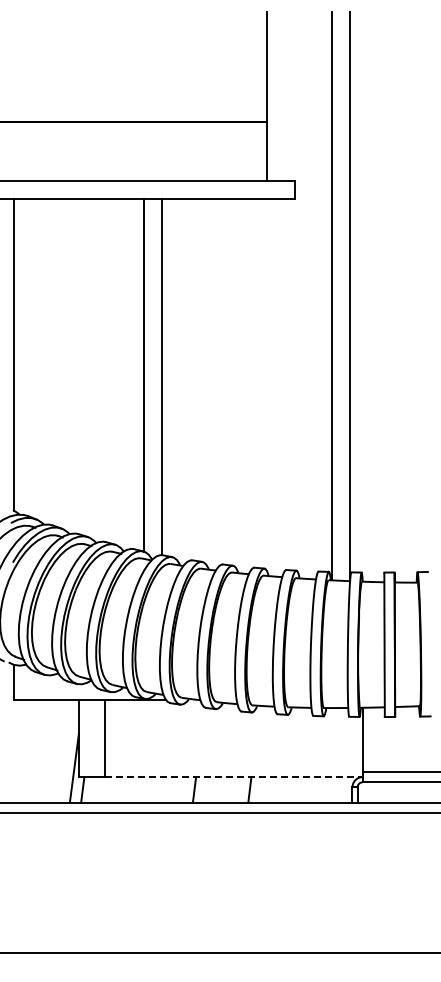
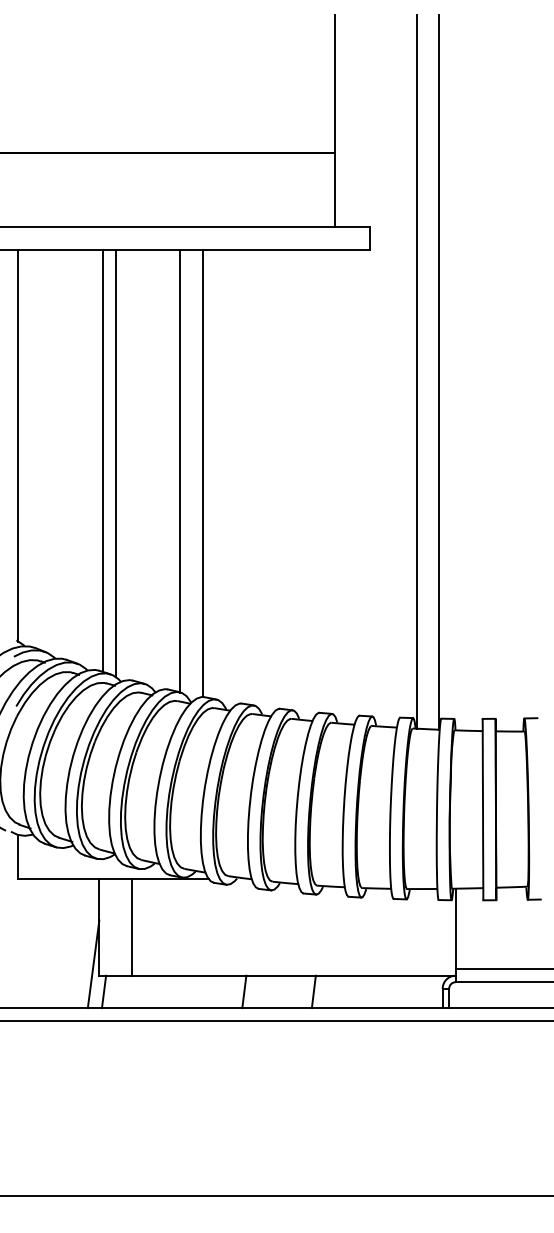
line: (81, 366) -> (102, 460), added
line: (91, 369) -> (115, 463), added
line: (233, 777) -> (293, 976), dashed -> solid

